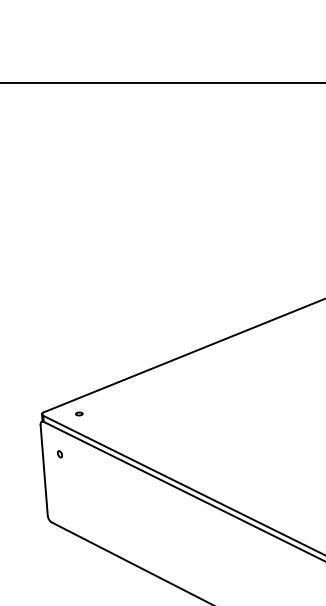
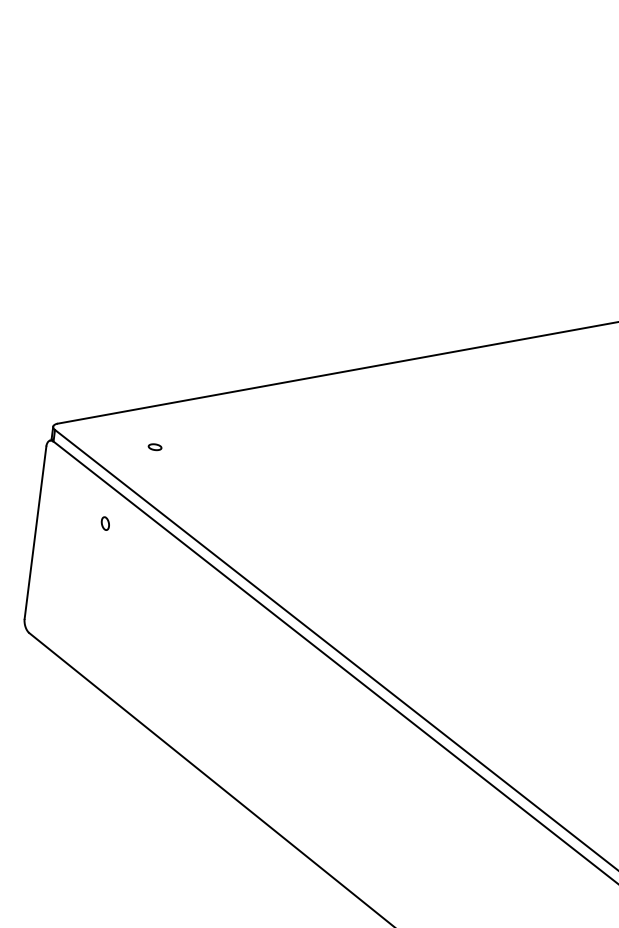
part: (79, 413) -> (155, 446), moved
part: (59, 454) -> (104, 523), moved

